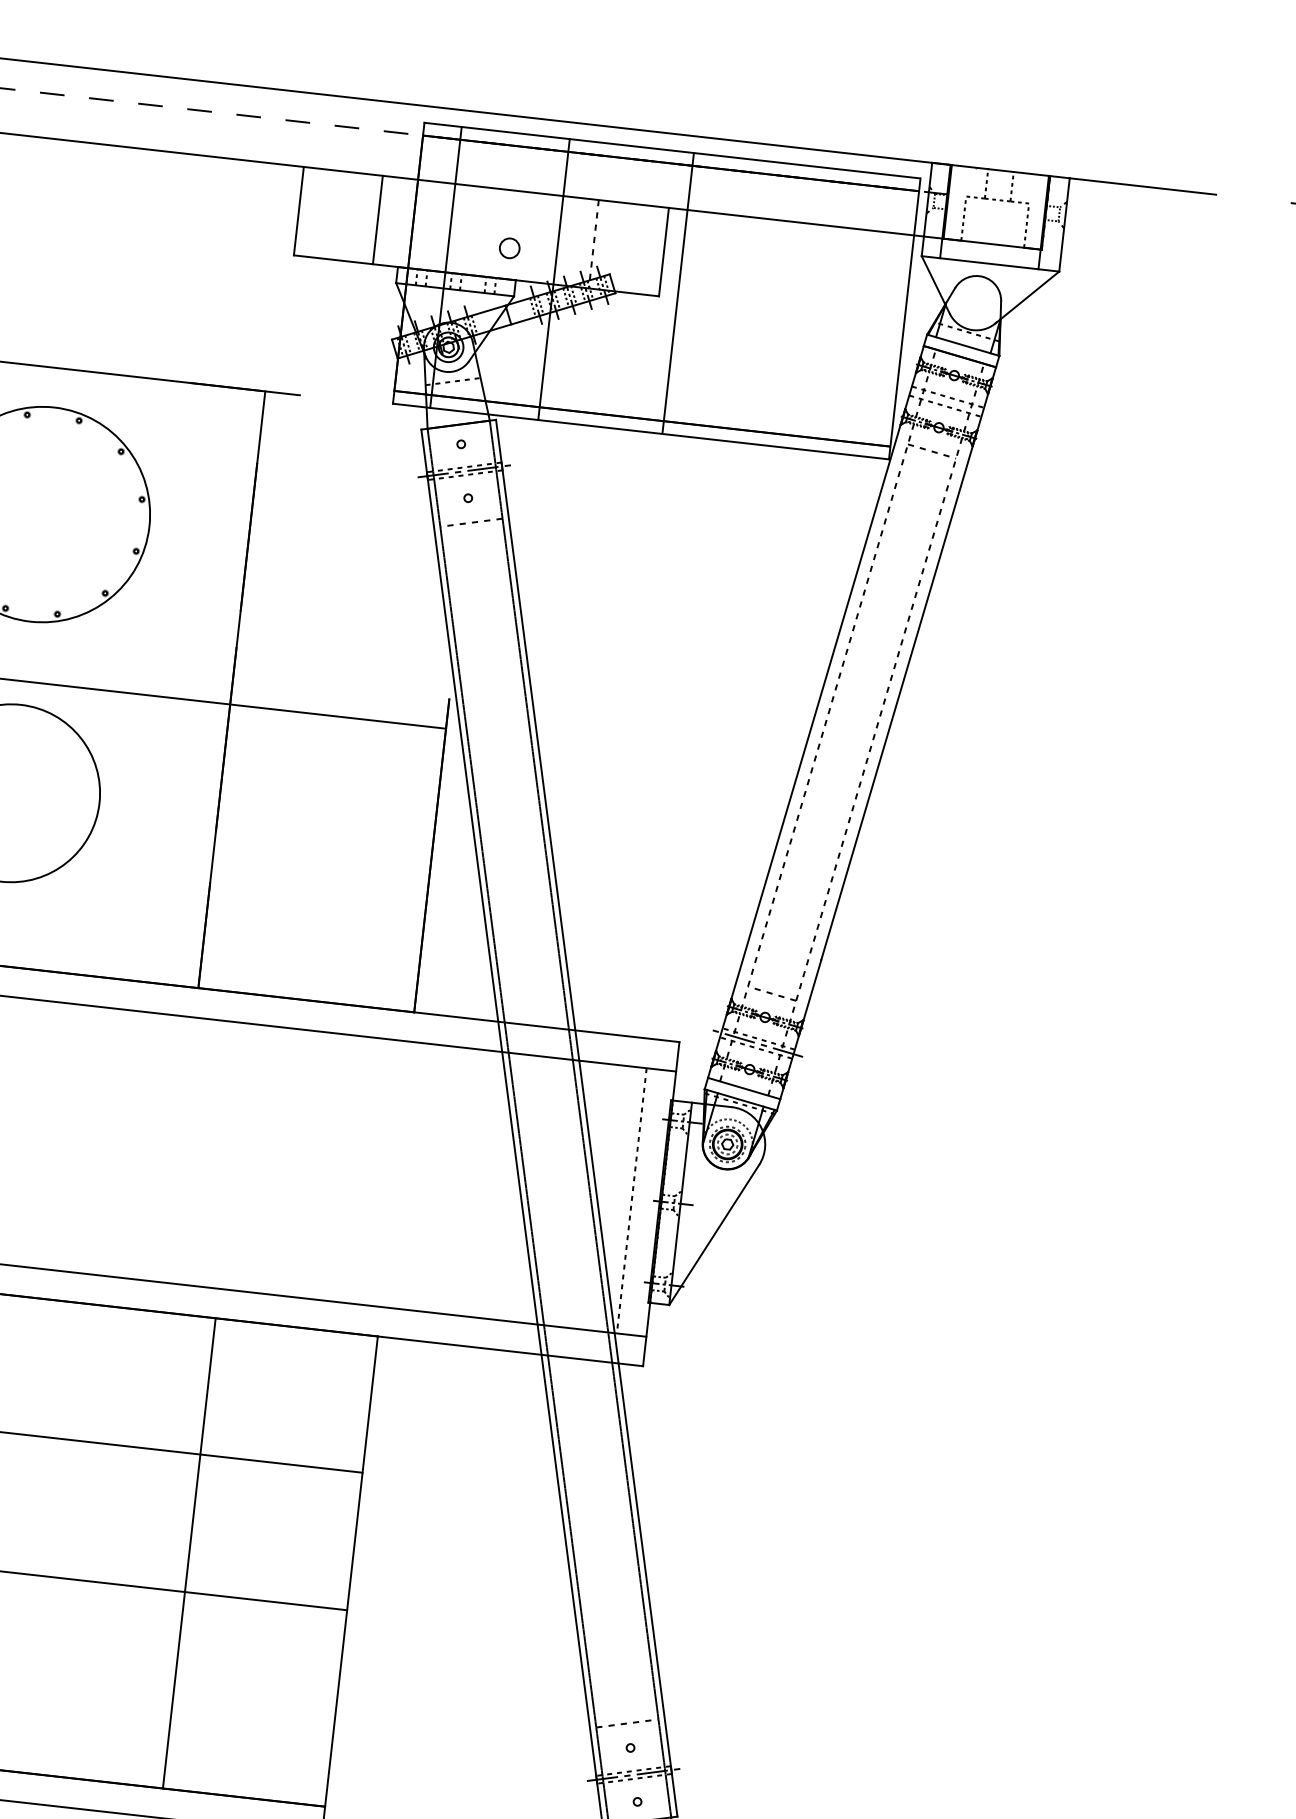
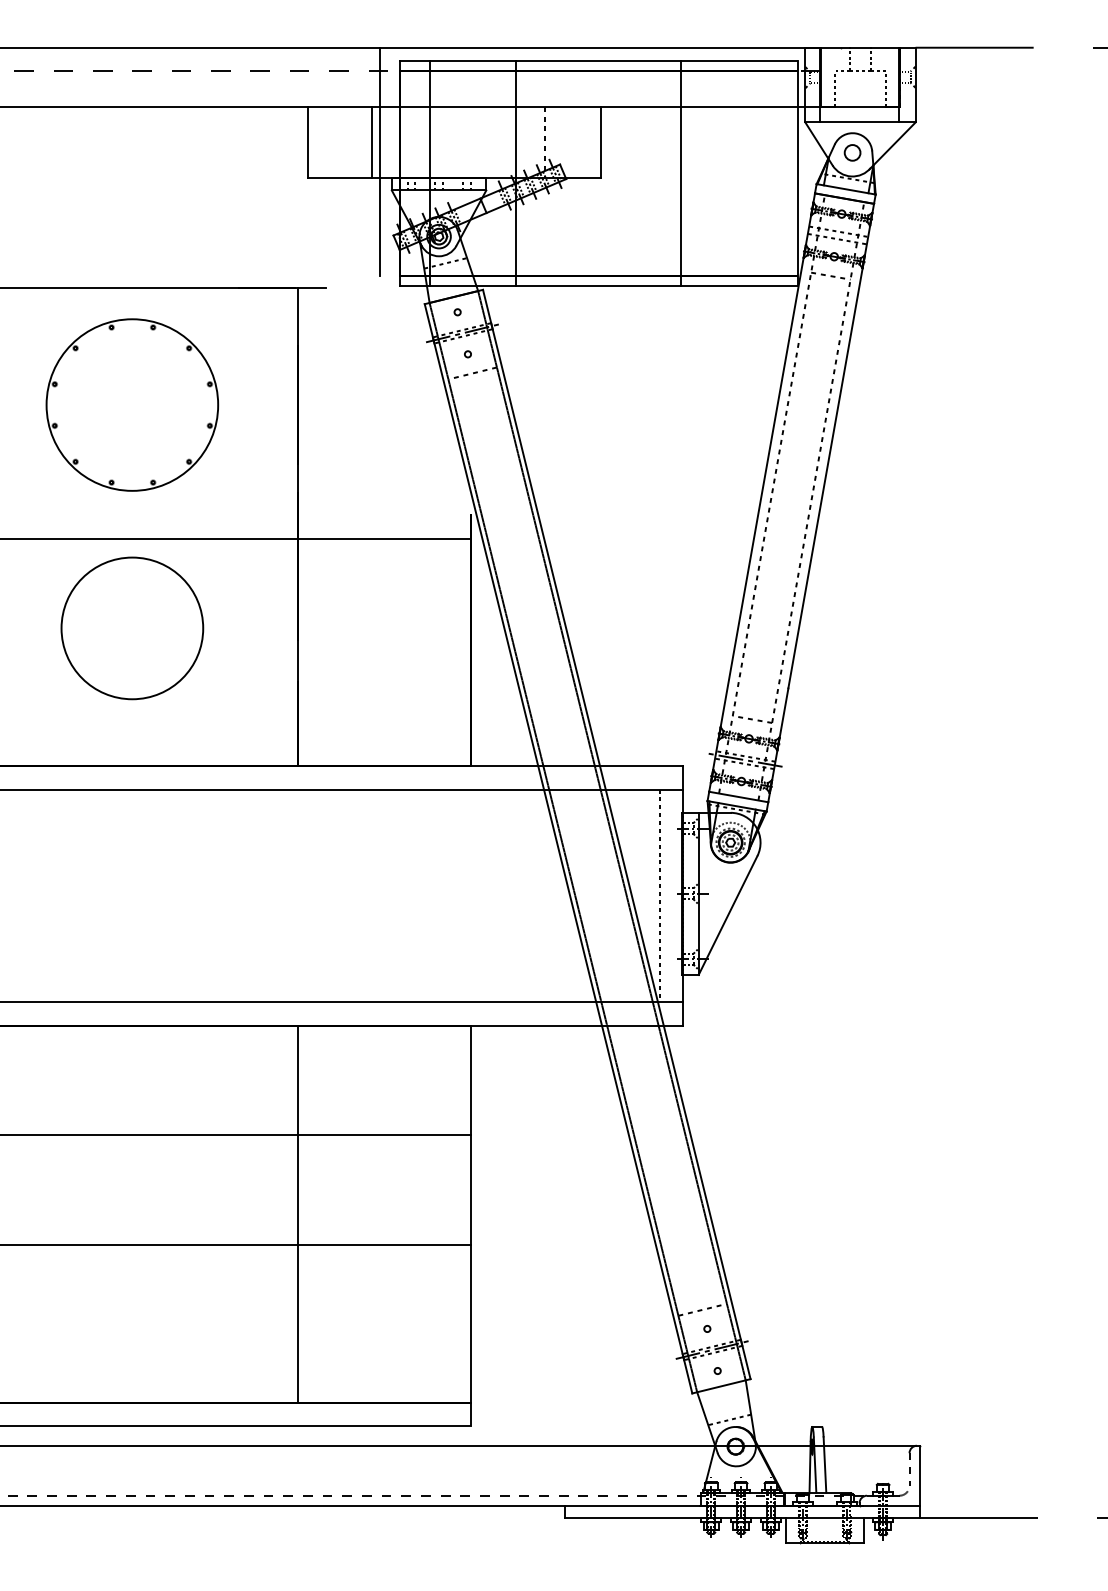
line: (386, 245) -> (380, 161), added
circle: (509, 247) -> (852, 152), moved
line: (677, 293) -> (680, 173), moved
line: (188, 1552) -> (297, 1213), moved

